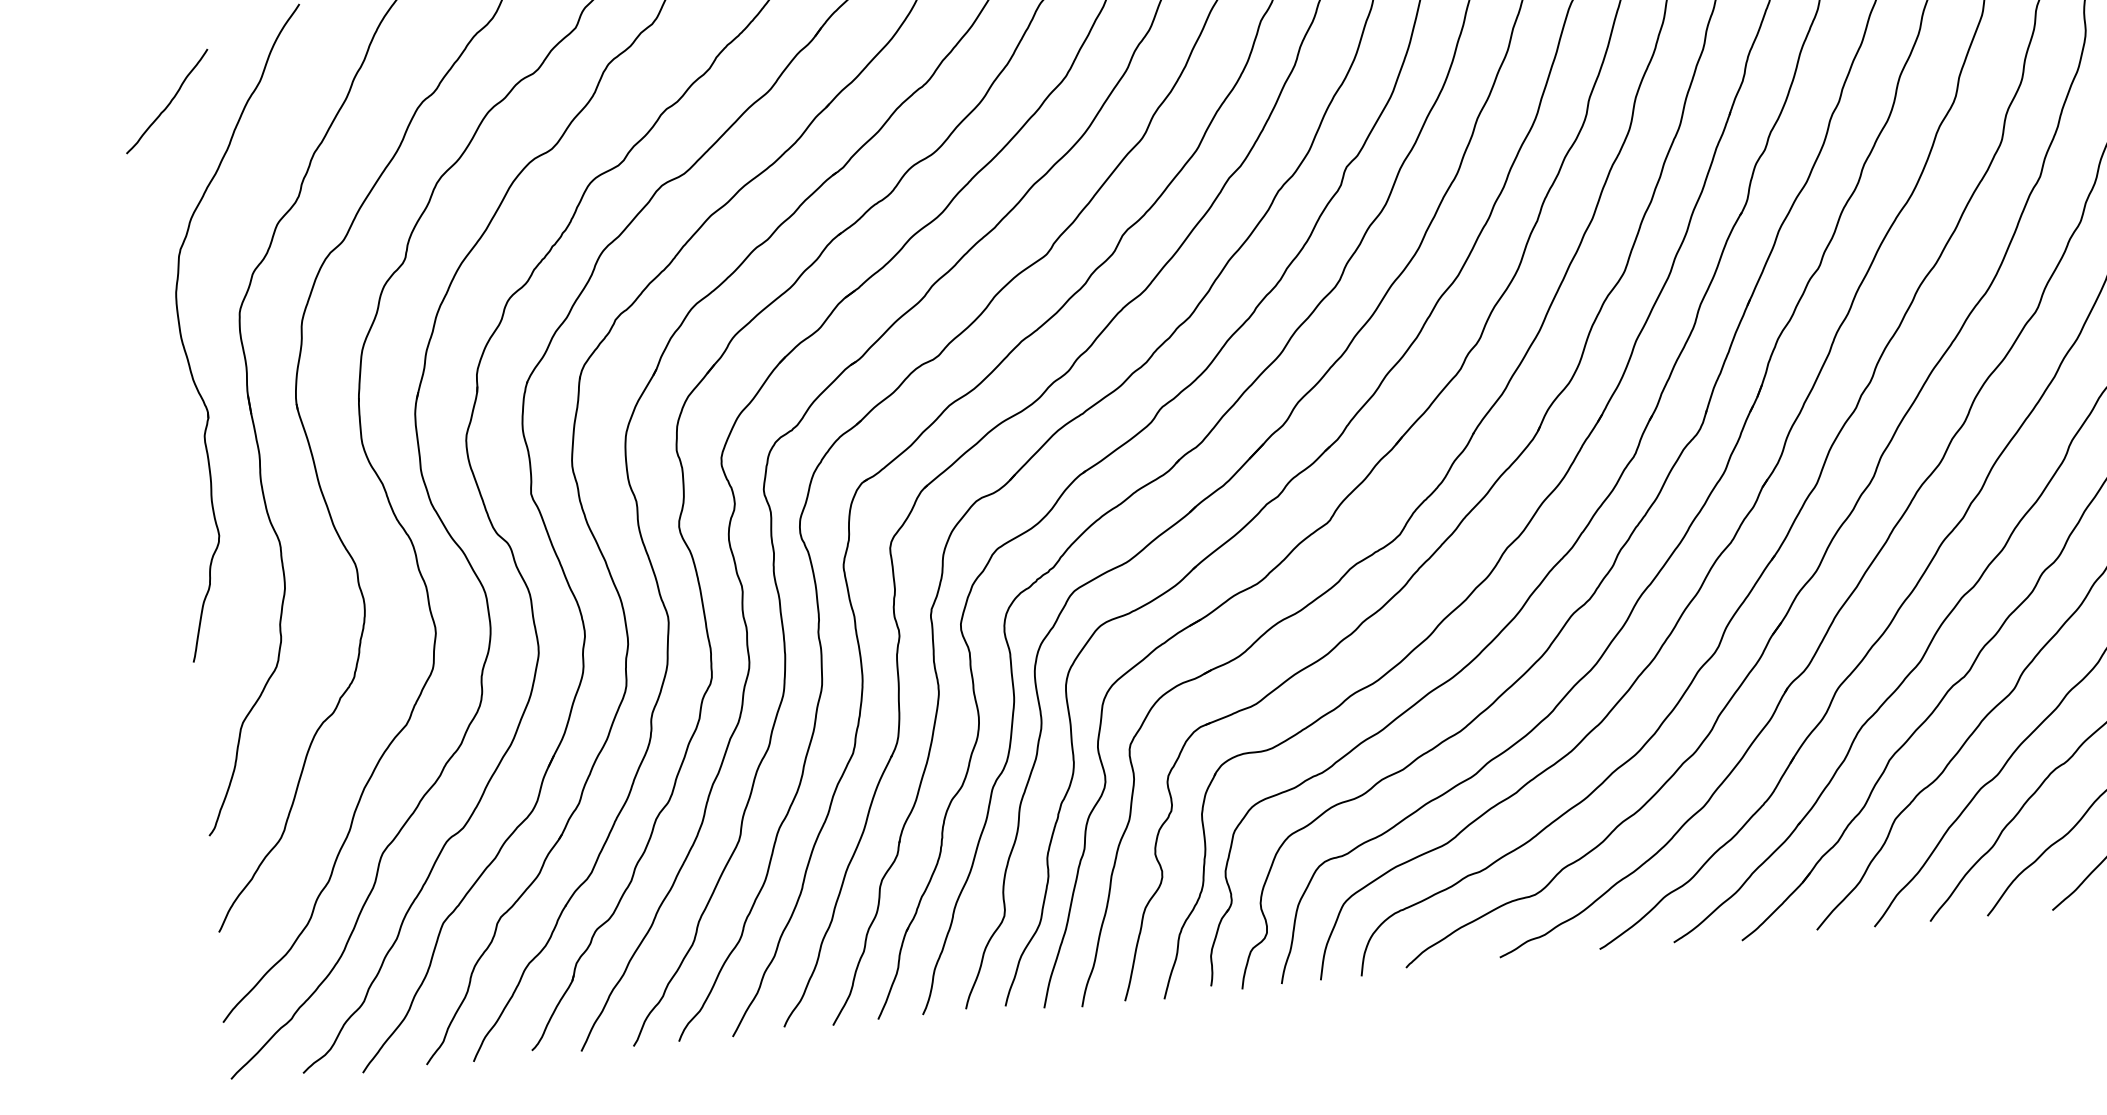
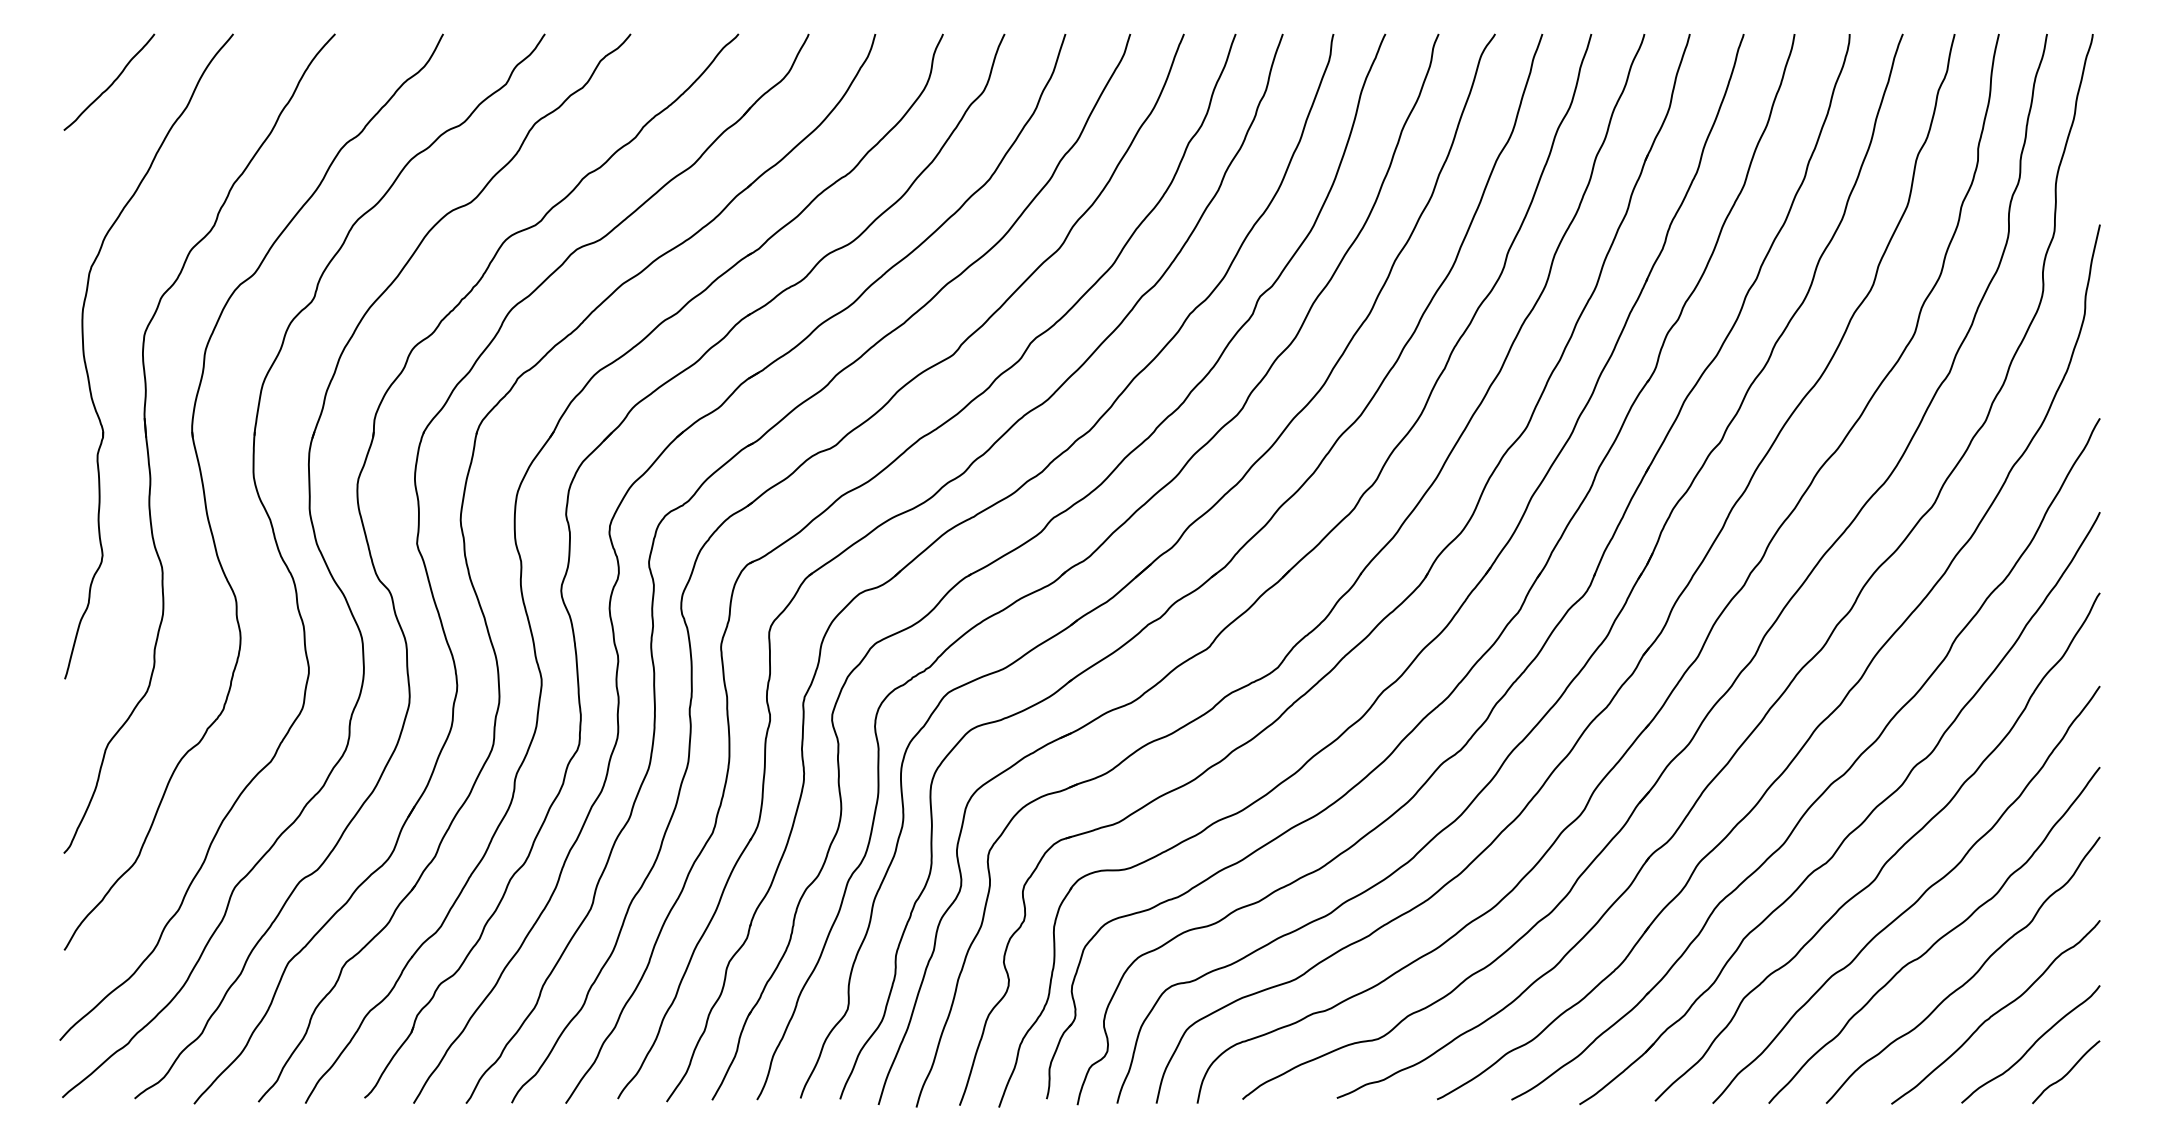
curve: (169, 102) -> (111, 83), moved

